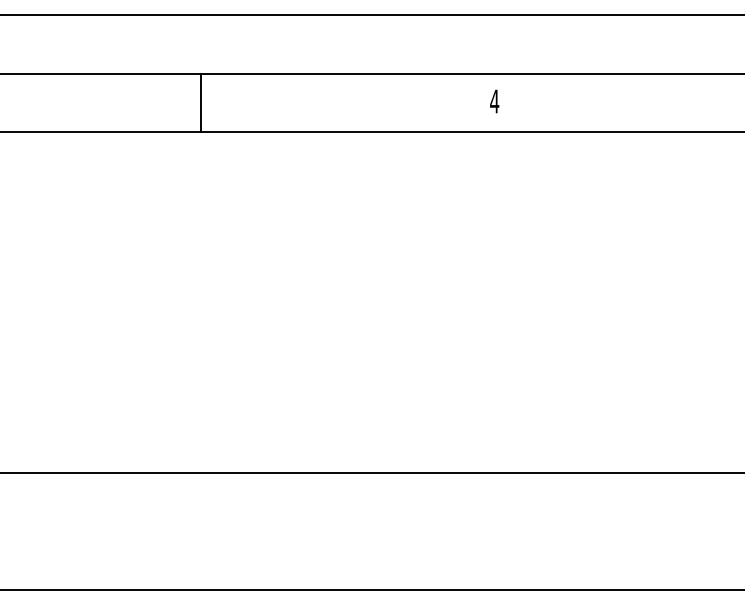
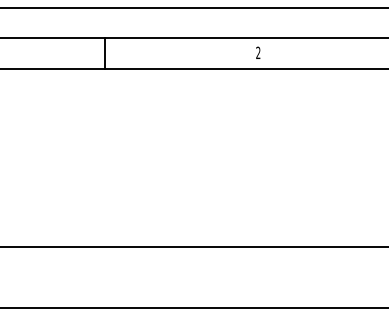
text: (494, 100) -> (258, 52), 4 -> 2

